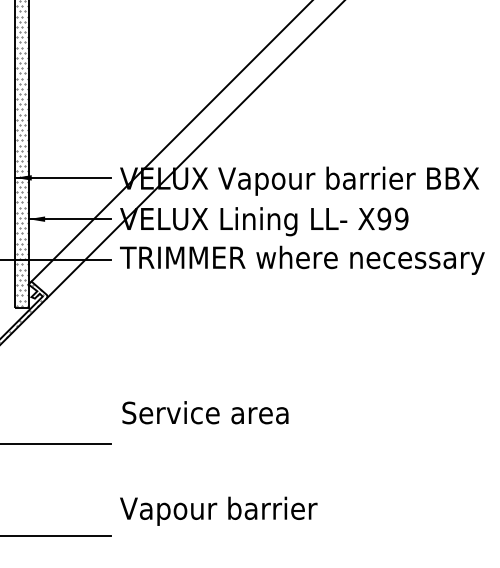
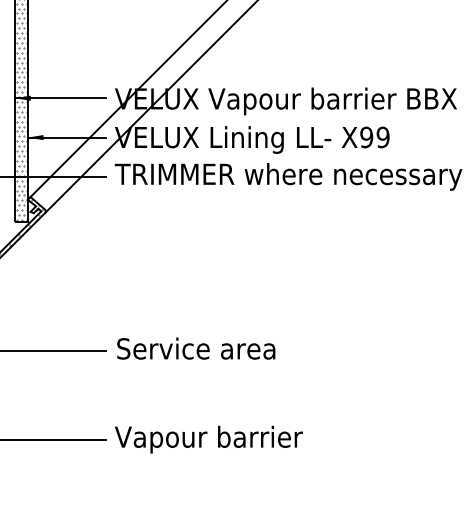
text: (205, 412) -> (196, 348), moved
text: (218, 510) -> (208, 438), moved

